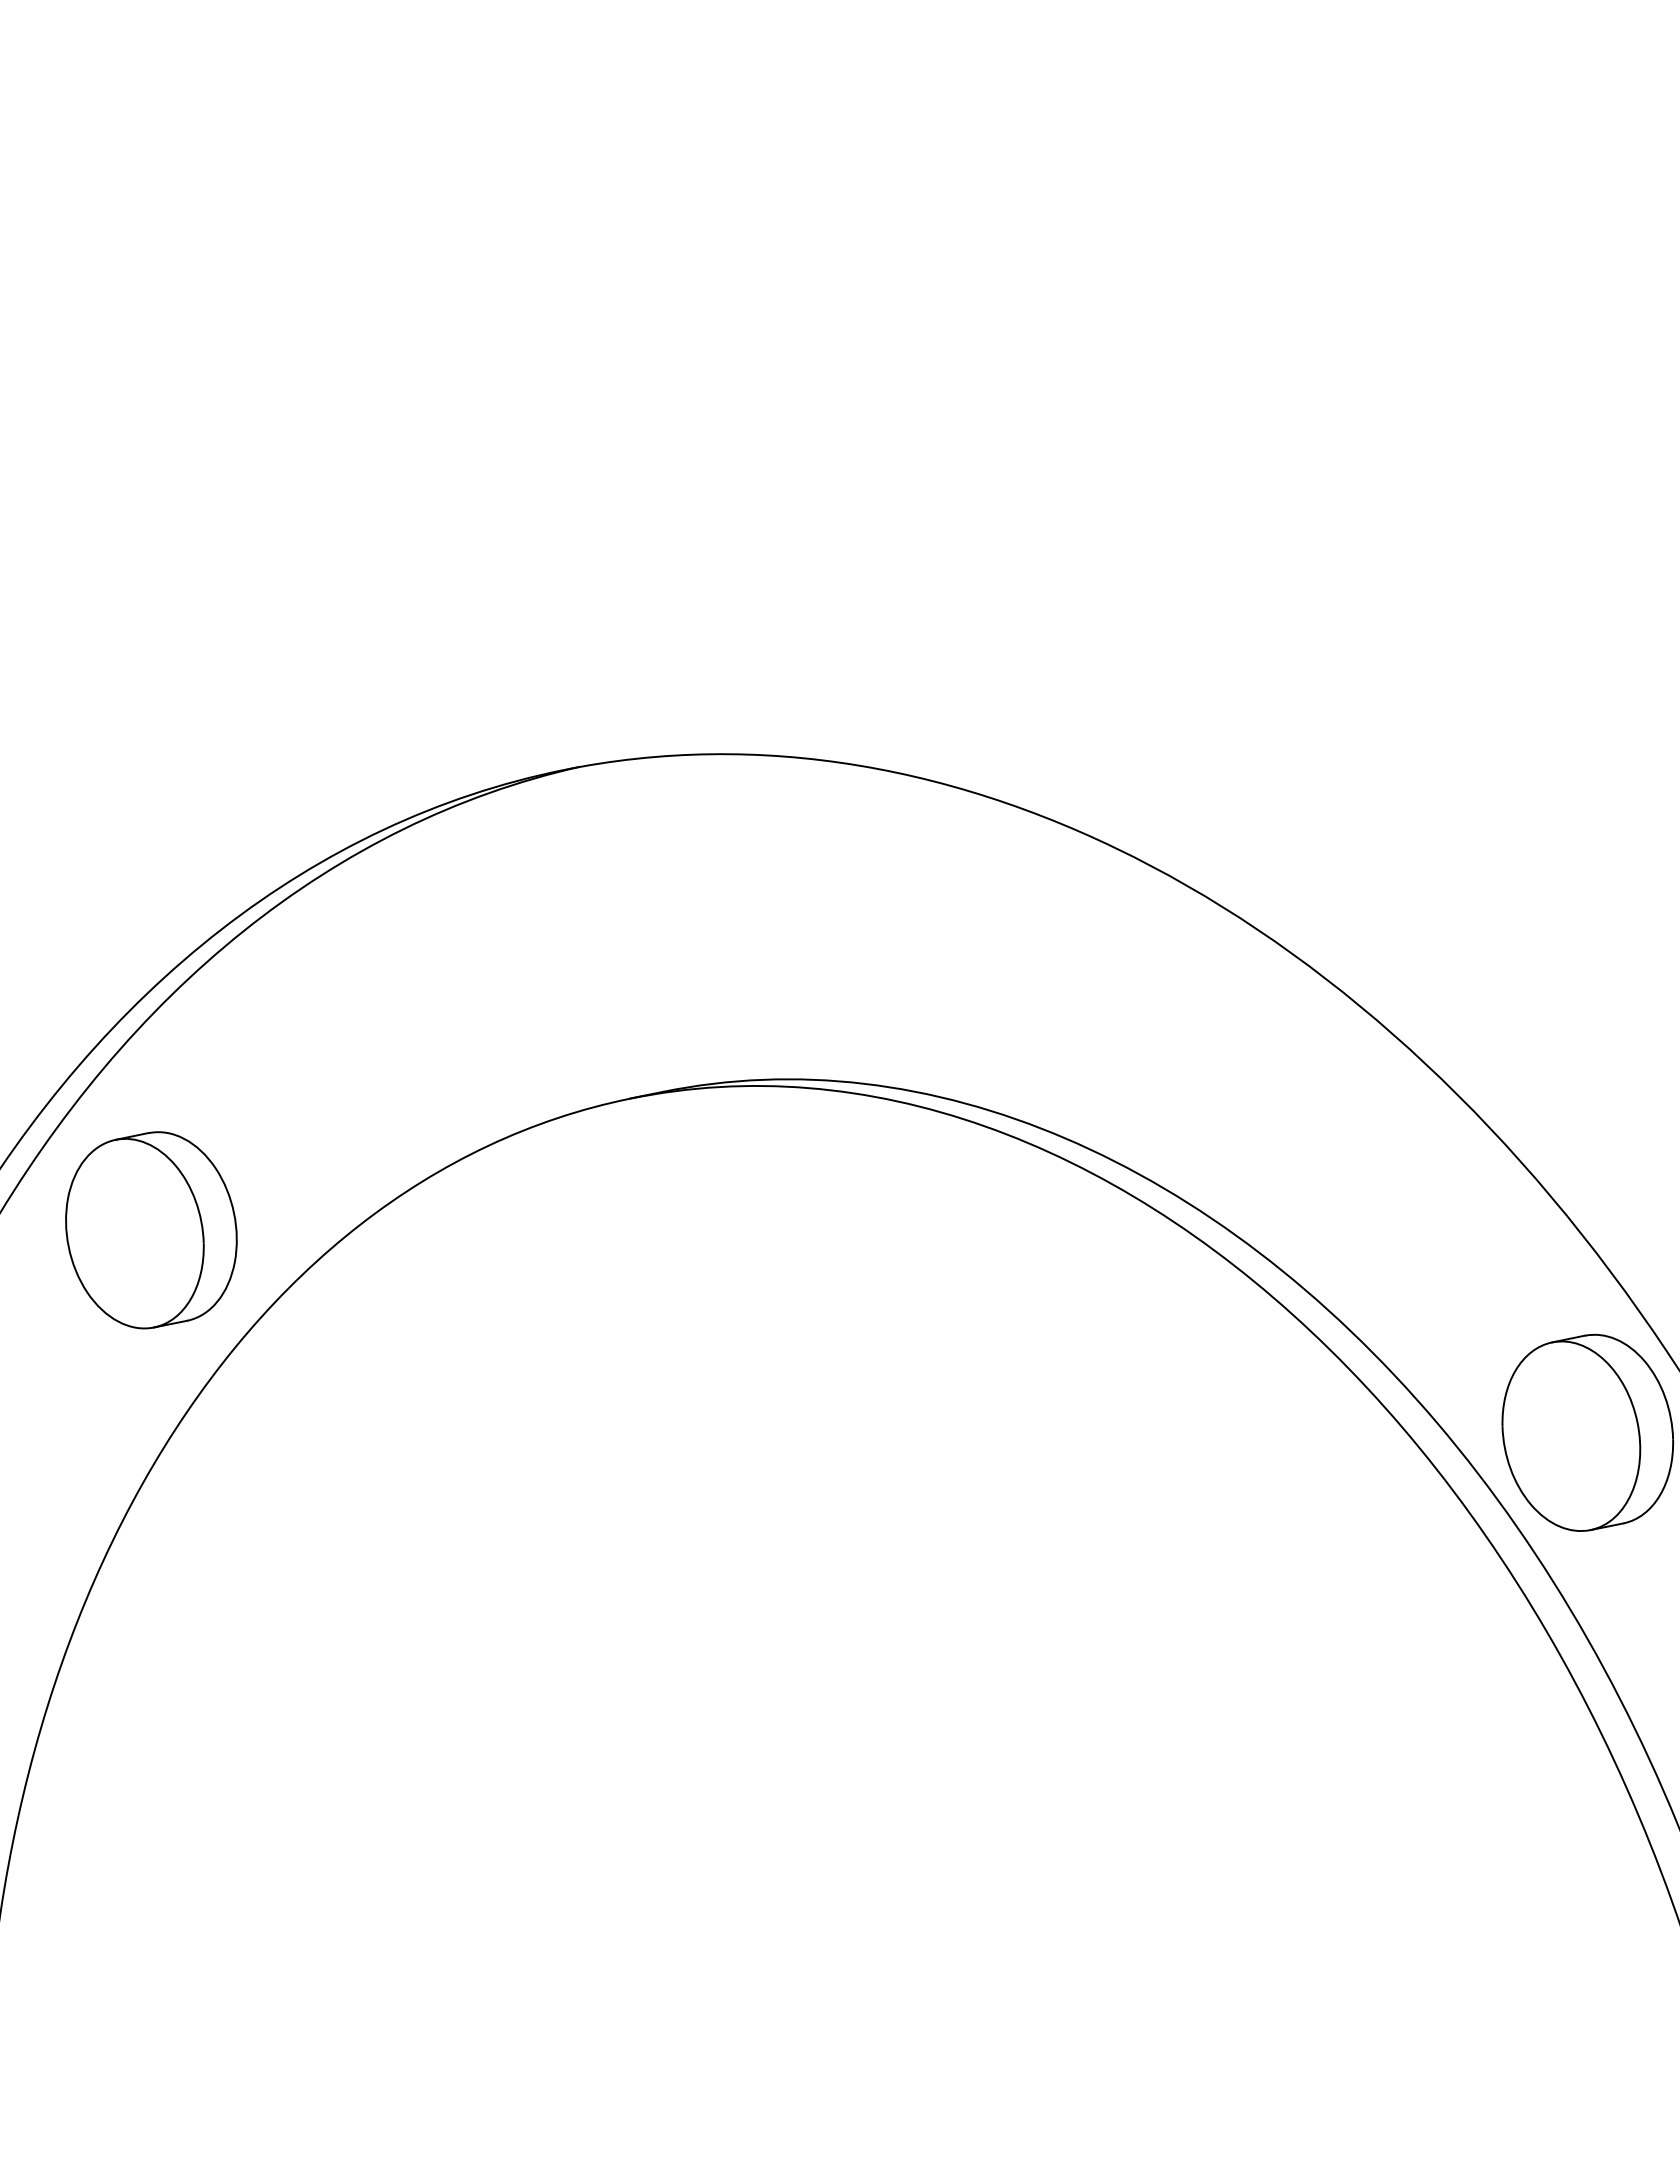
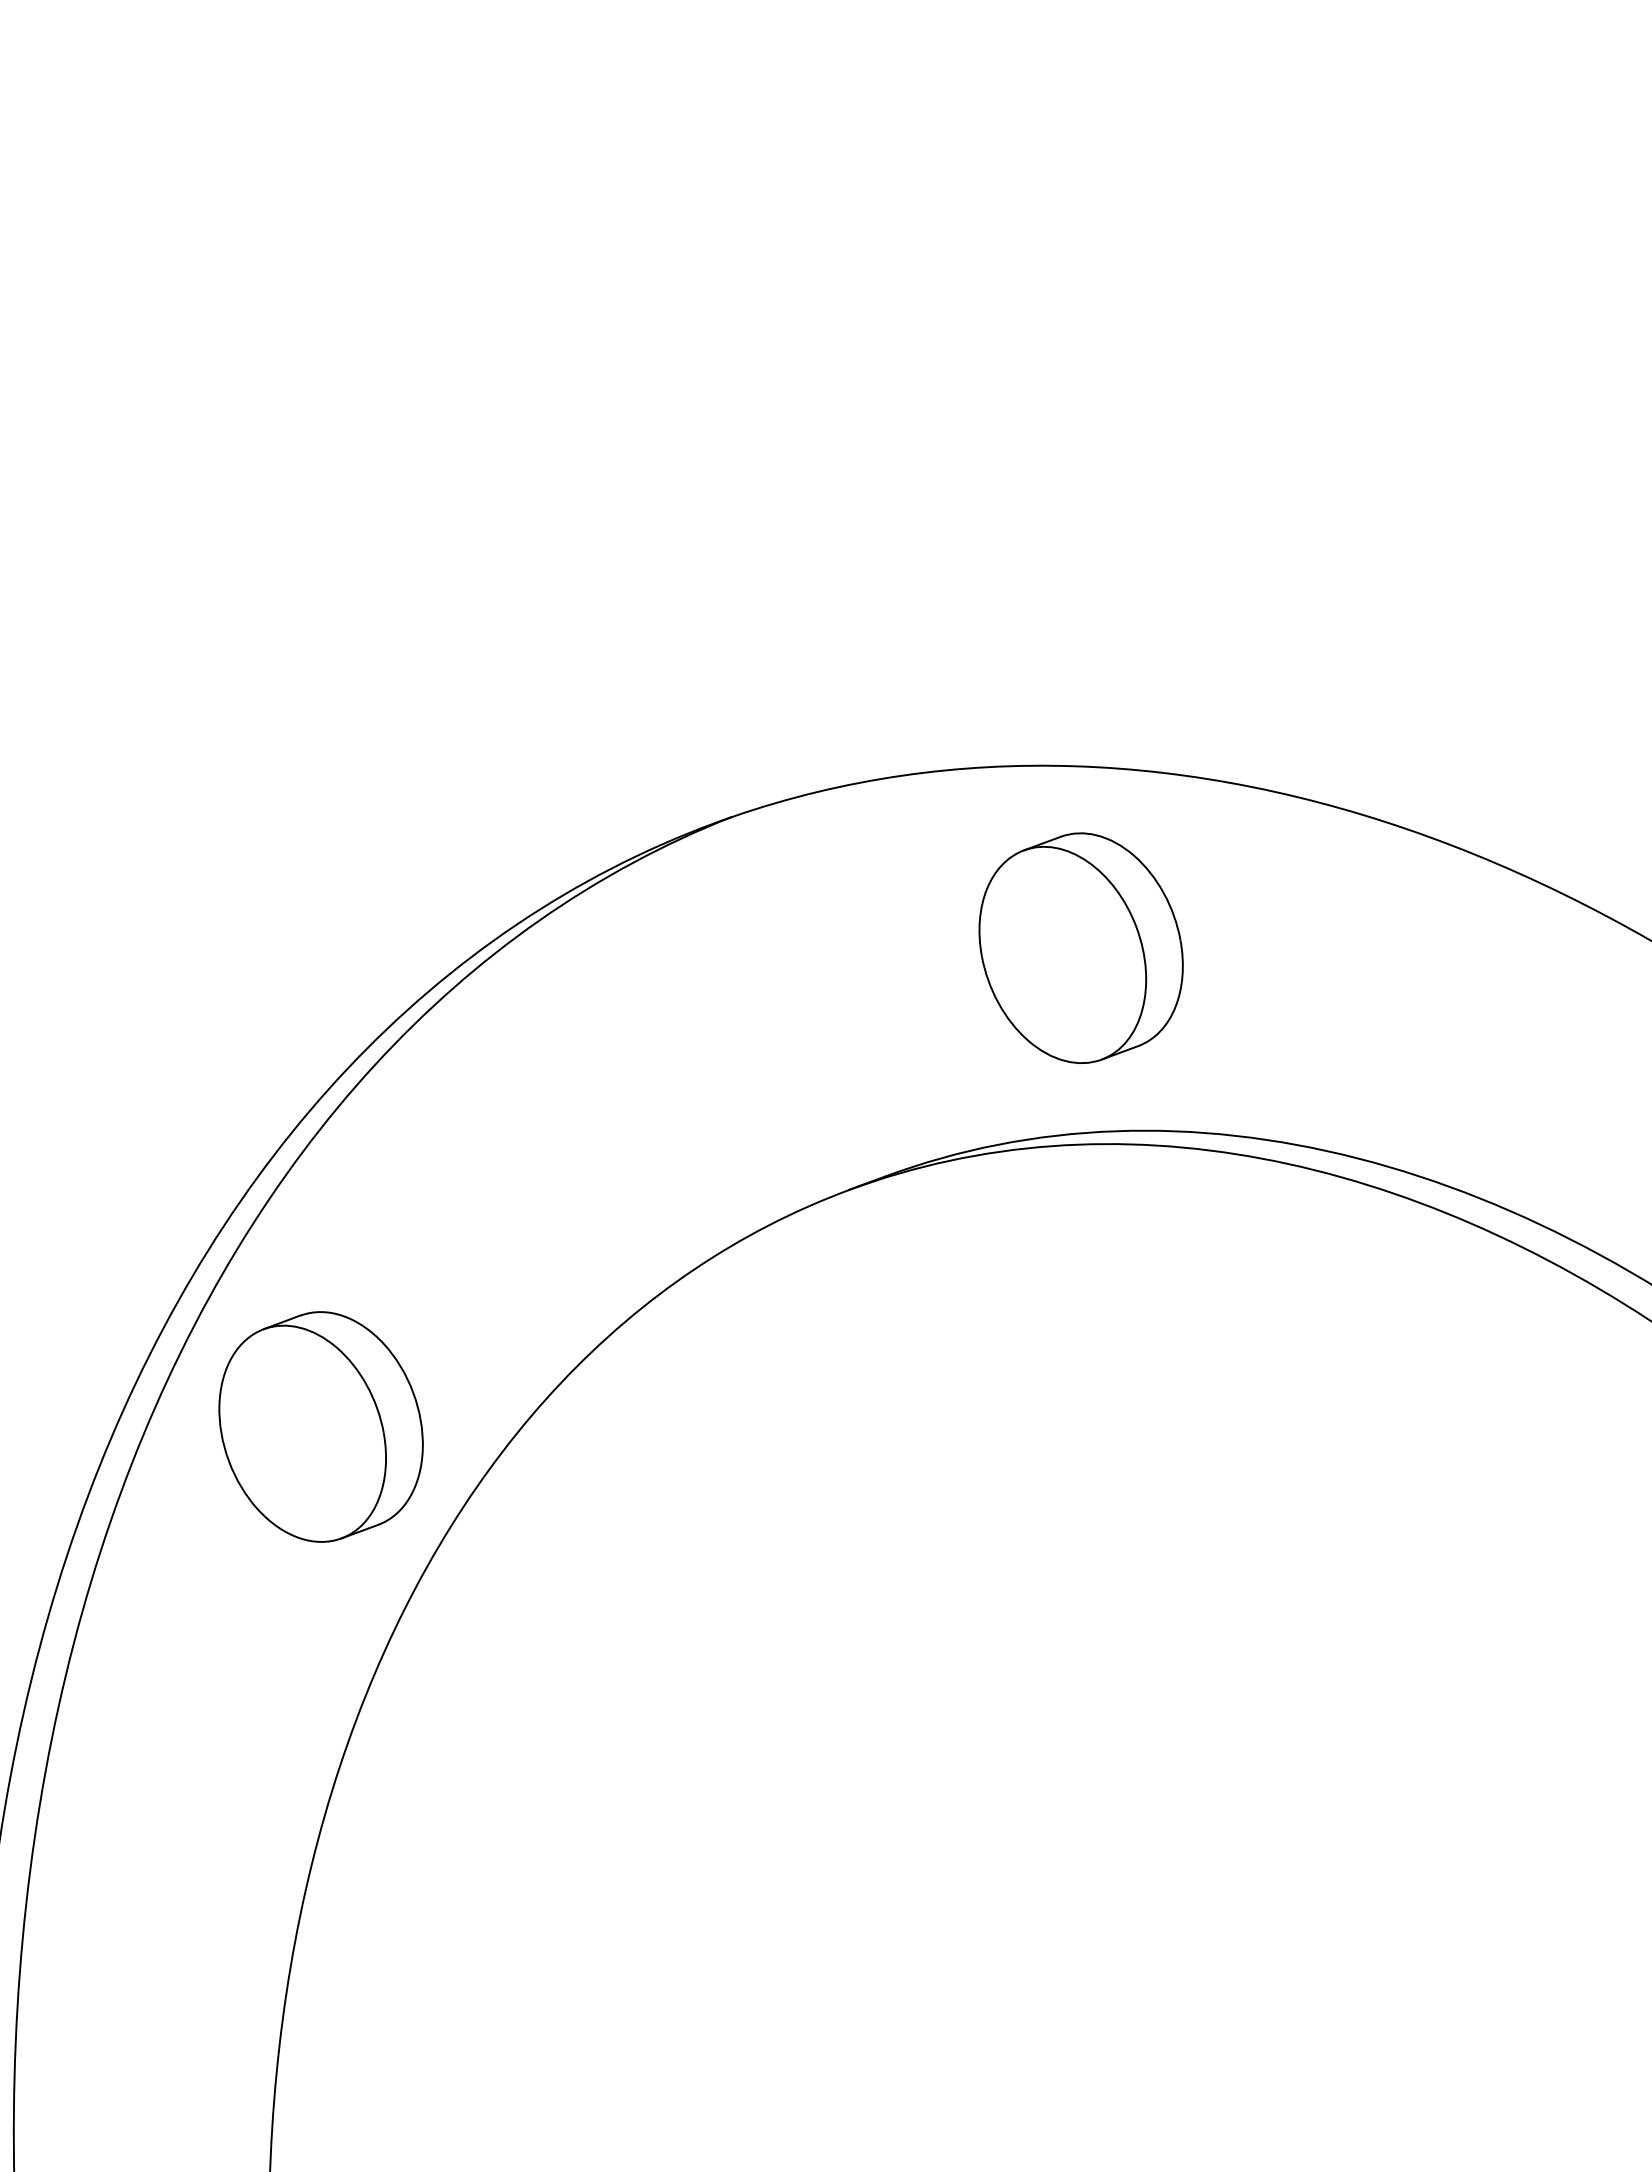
part: (858, 924) -> (1080, 948), added

